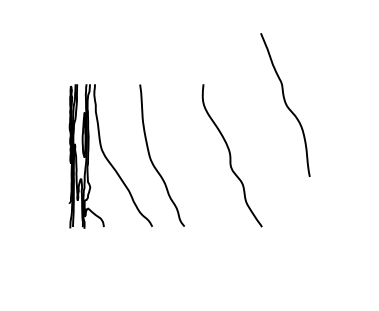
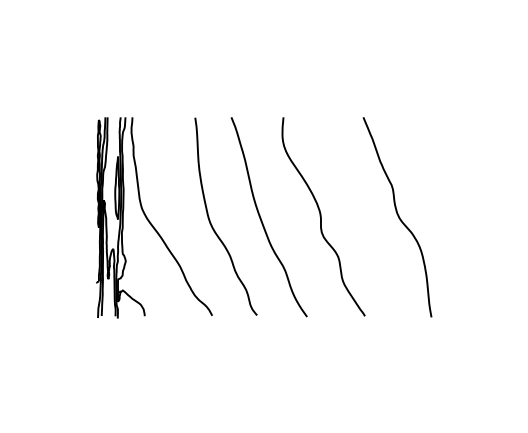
curve: (285, 104) -> (397, 216), moved
curve: (188, 157) -> (262, 219), added

